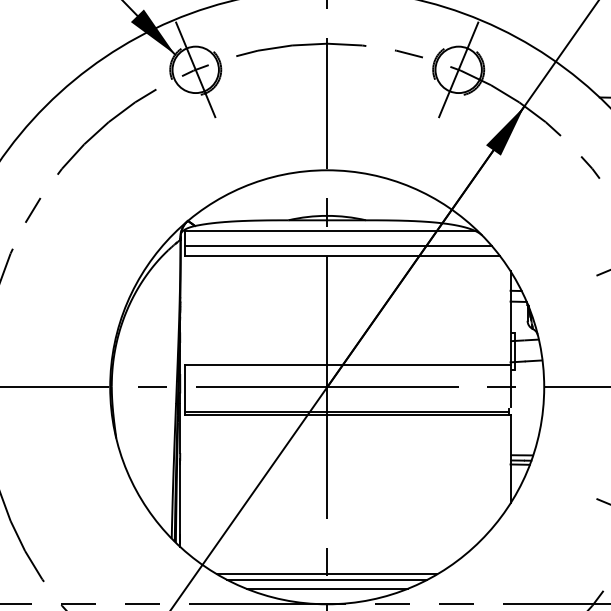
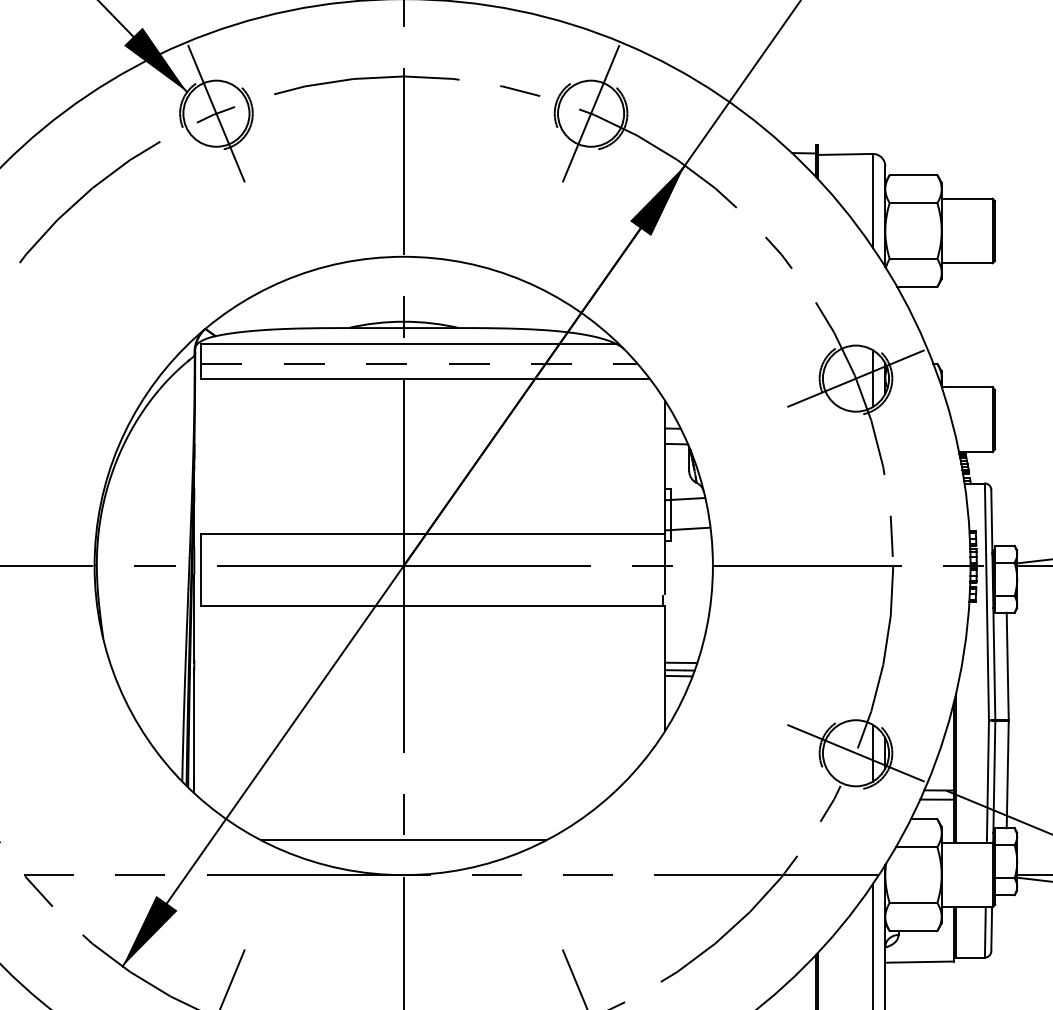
line: (338, 245) -> (420, 364), solid -> dashed
line: (346, 411) -> (431, 600), removed
line: (327, 574) -> (403, 832), removed
line: (327, 588) -> (403, 852), removed

